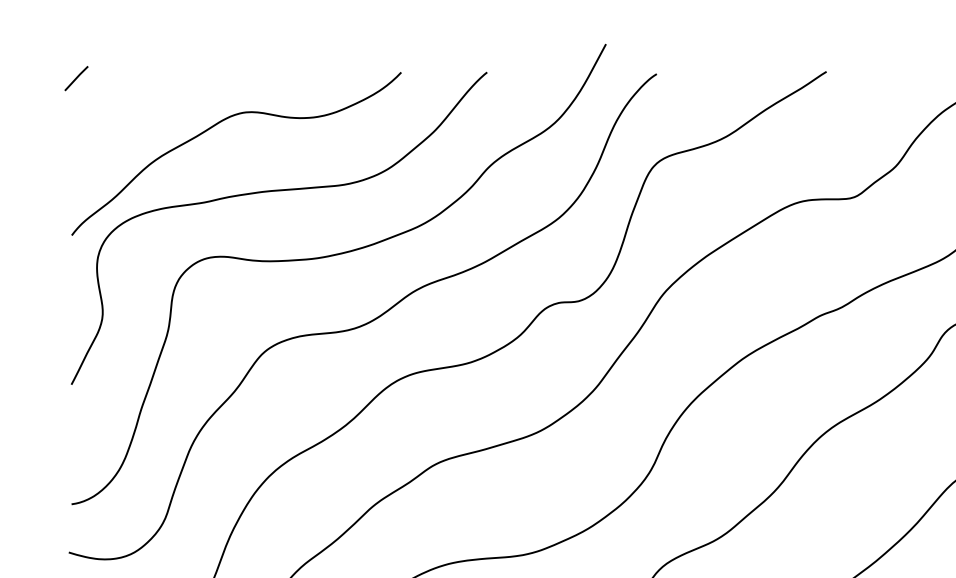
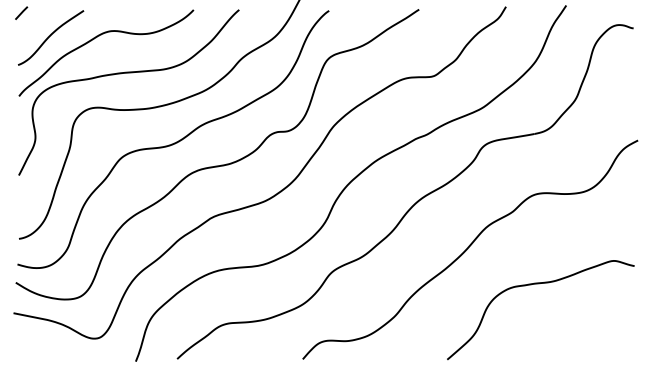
curve: (131, 122) -> (50, 36), added

